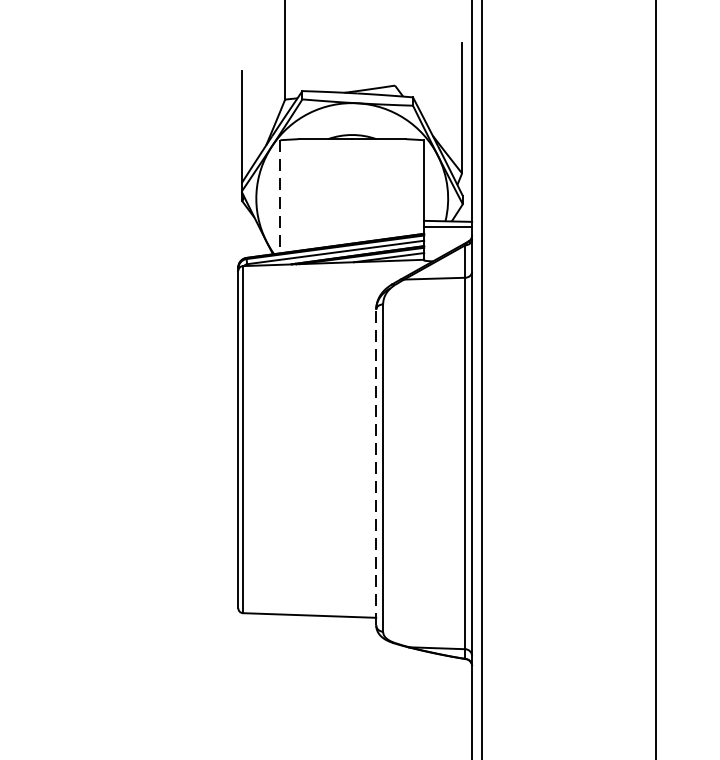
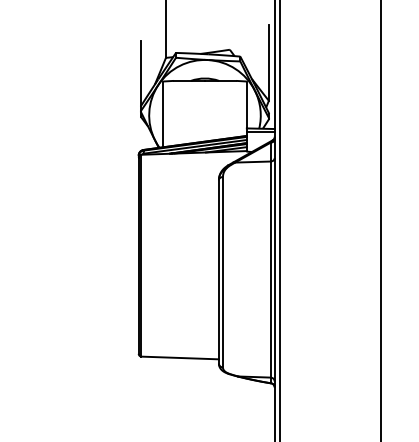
line: (280, 196) -> (163, 114), dashed -> solid
line: (375, 466) -> (218, 271), dashed -> solid

